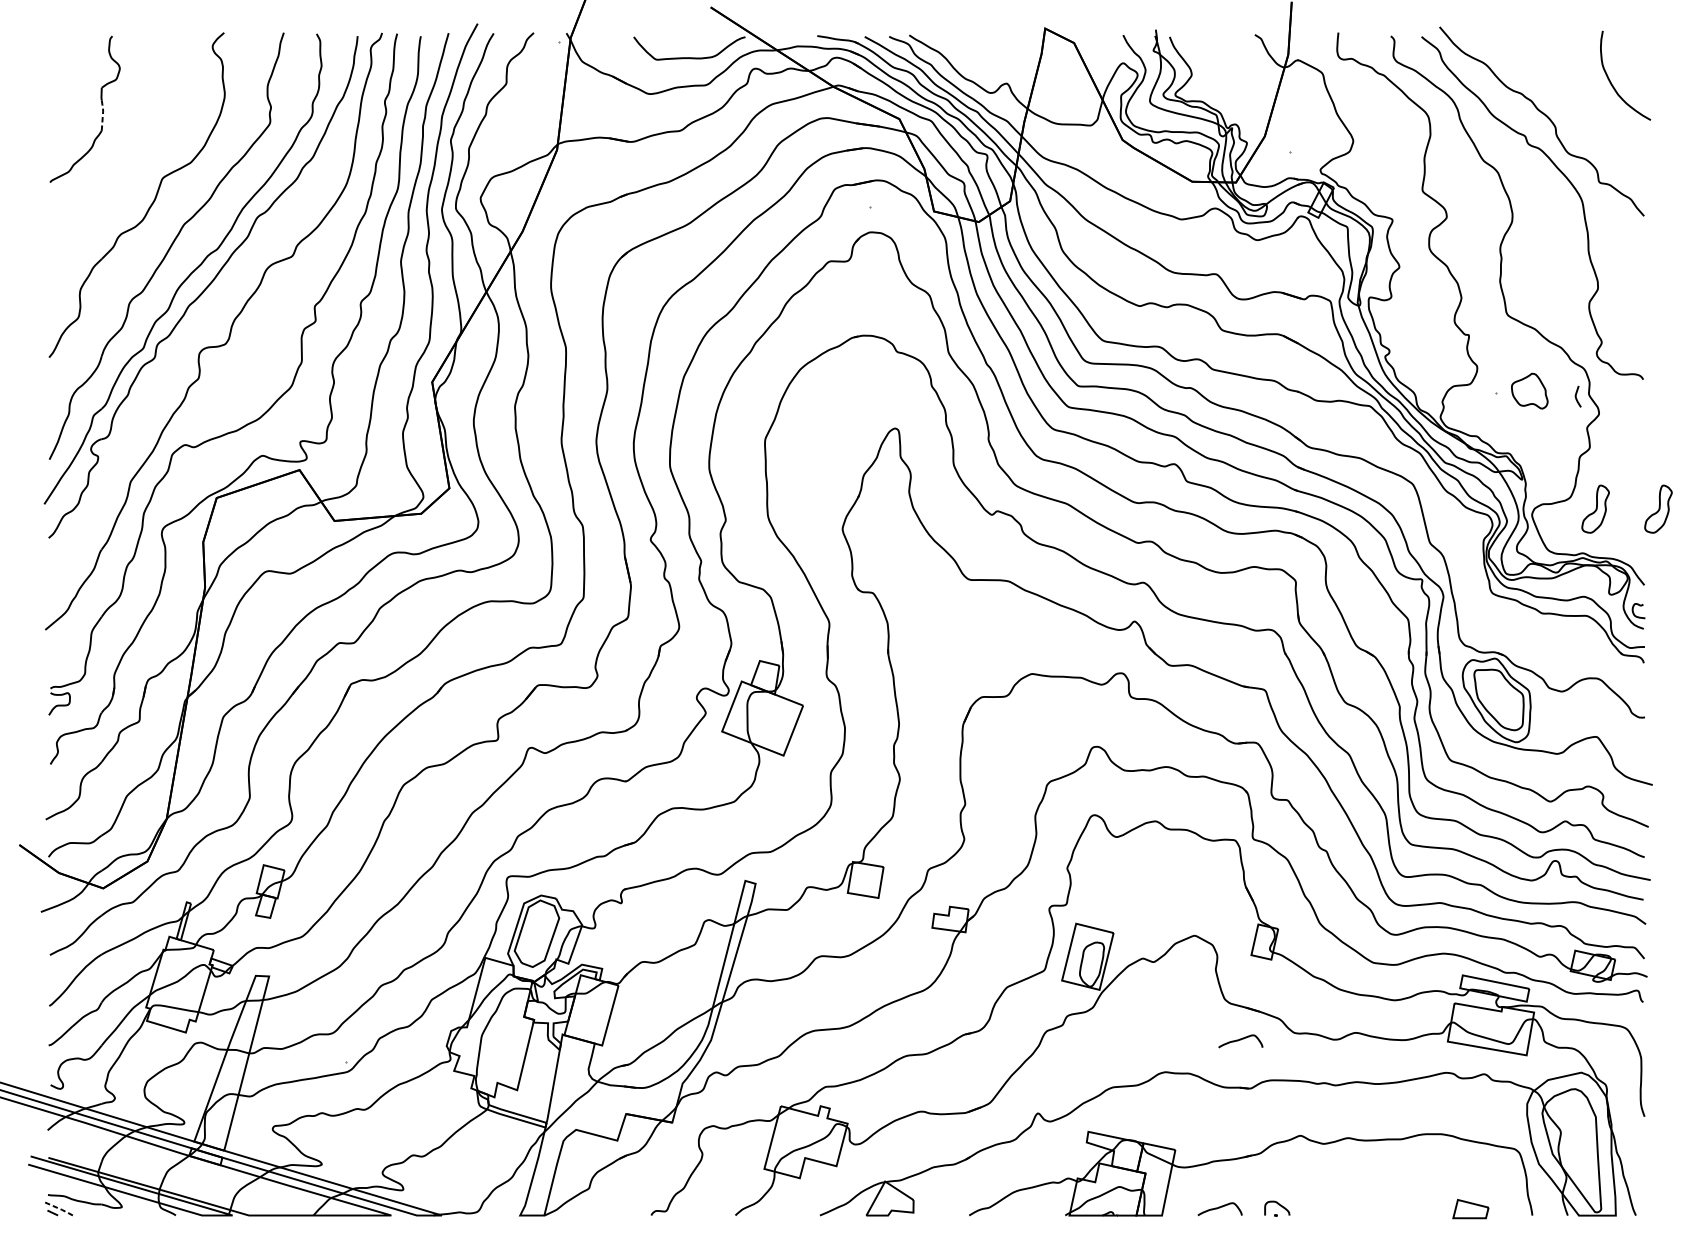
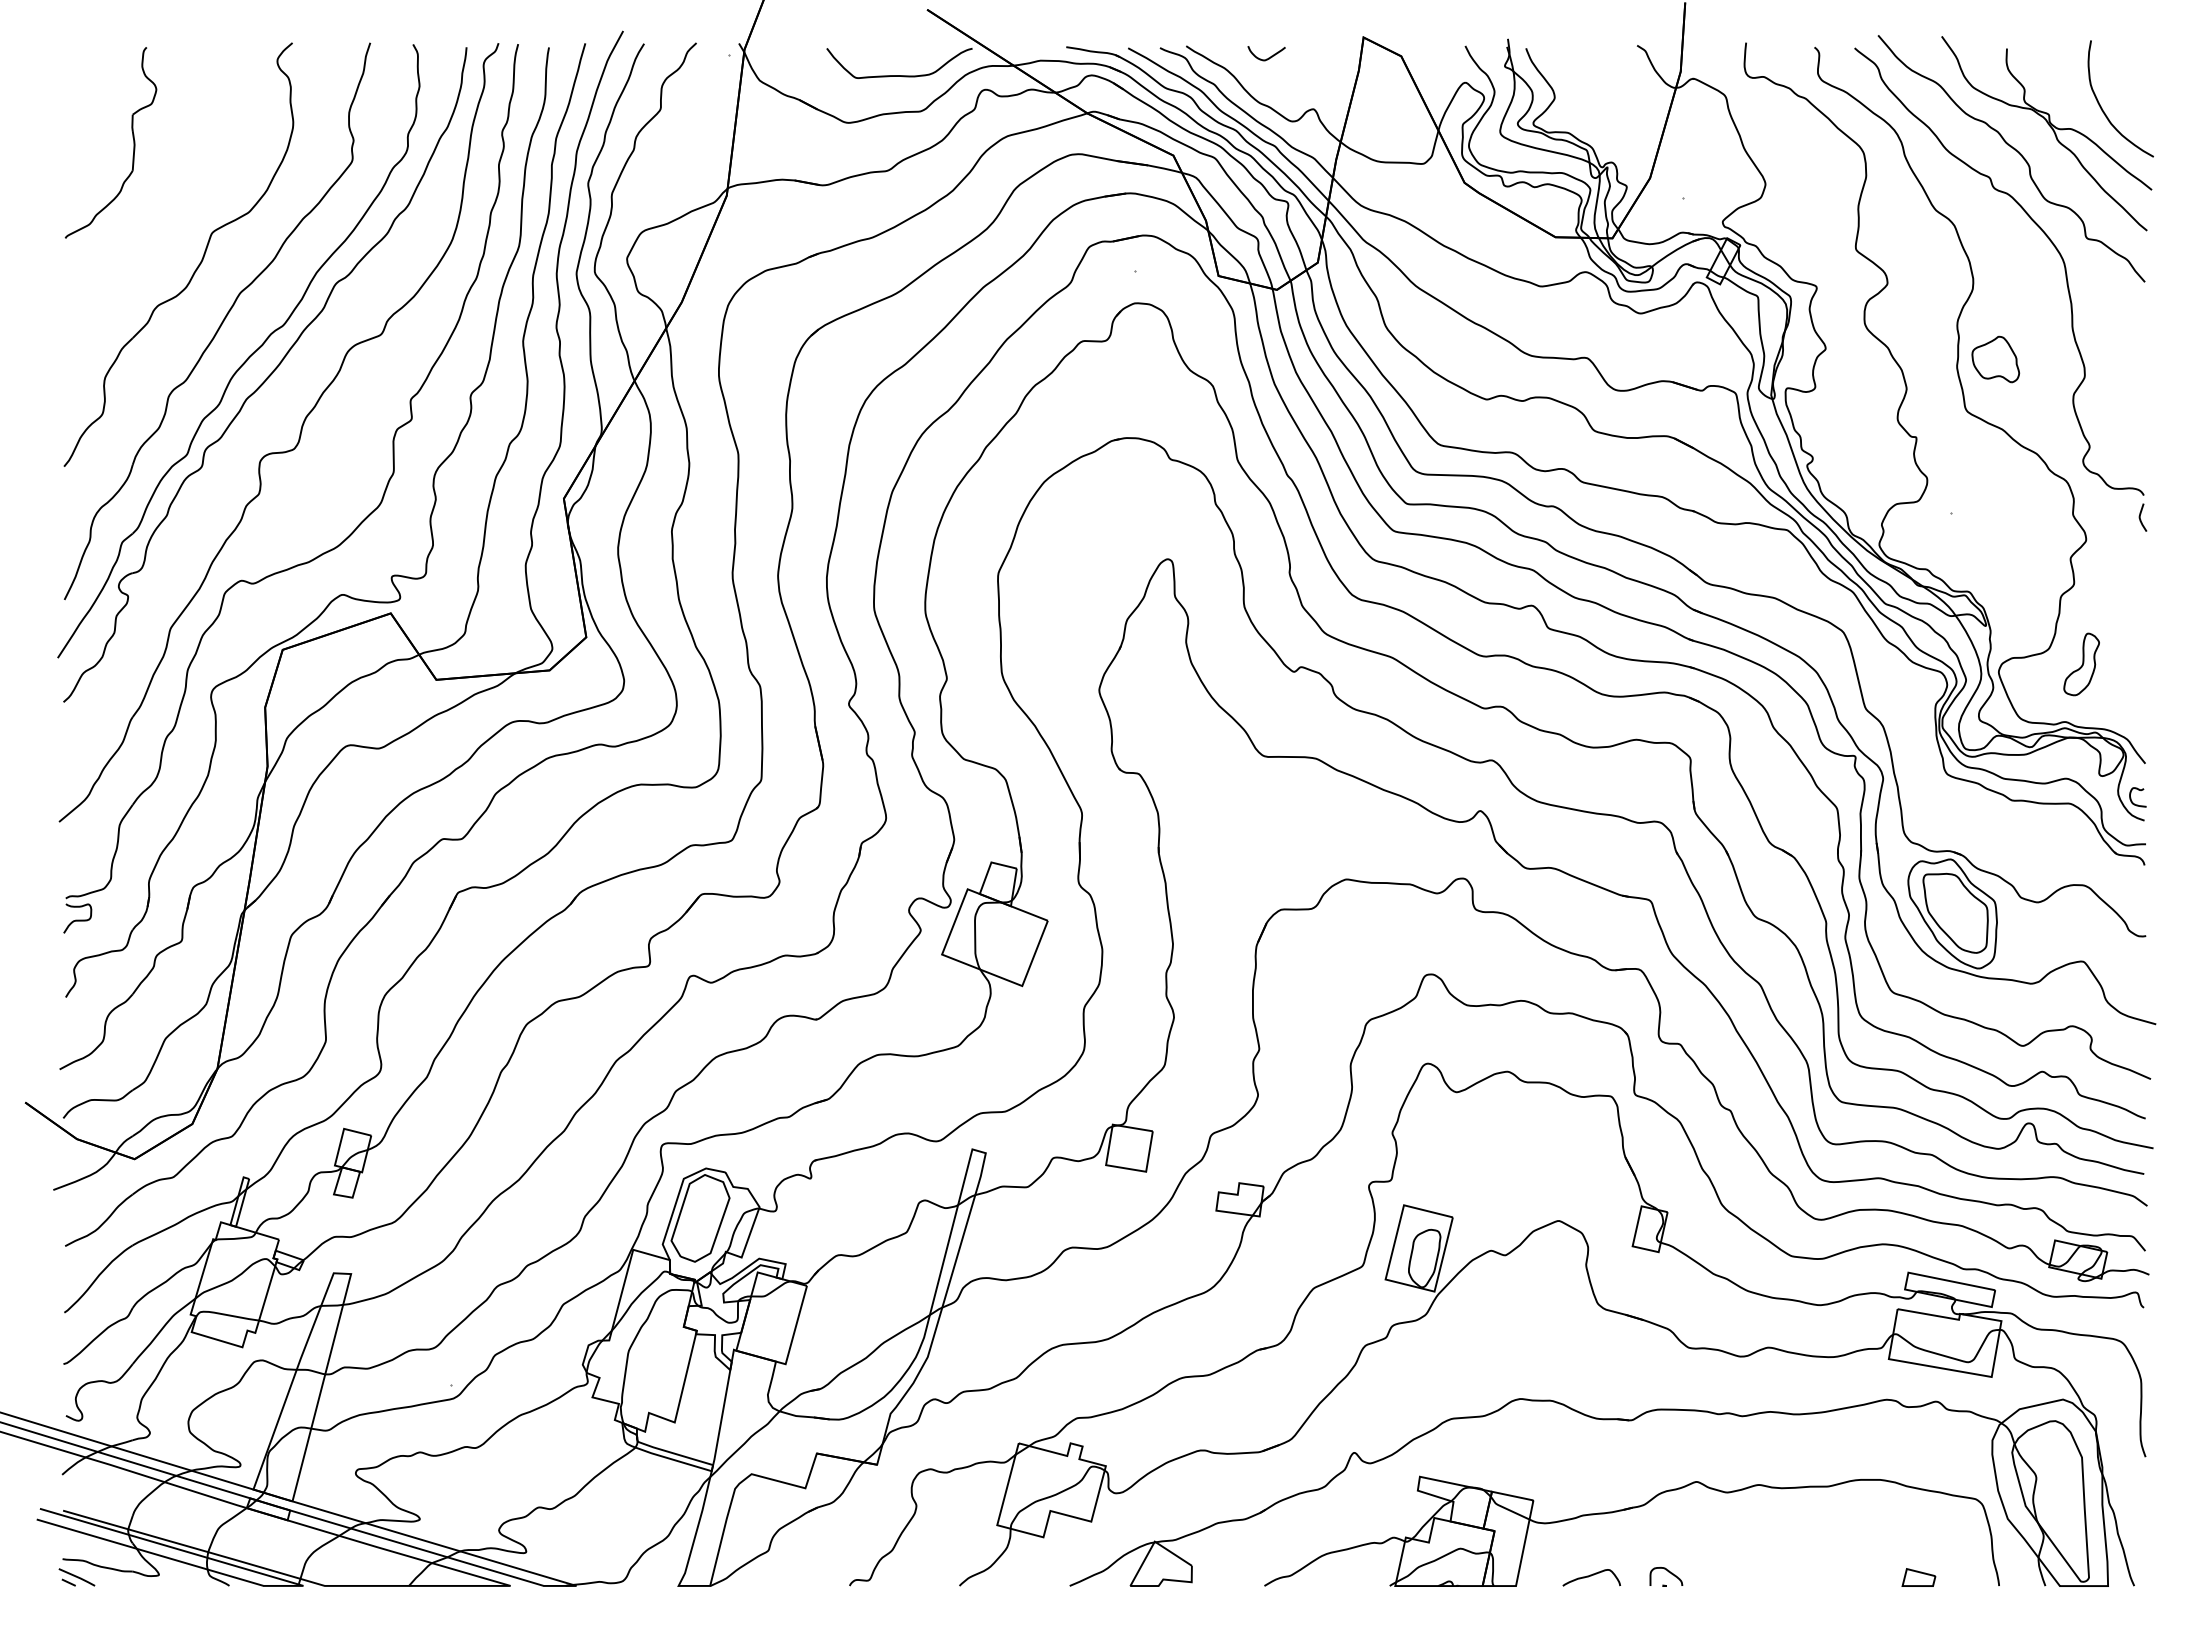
curve: (972, 43) -> (1268, 57), added
part: (1572, 99) -> (2051, 129), added
line: (103, 113) -> (134, 148), dashed -> solid
part: (1529, 391) -> (1995, 359), moved
curve: (1576, 396) -> (2140, 517), moved
part: (1658, 509) -> (2163, 664), removed
curve: (1240, 1040) -> (1618, 1357), removed
line: (60, 1209) -> (78, 1577), dashed -> solid
part: (1470, 1209) -> (1918, 1577), size x0.71

